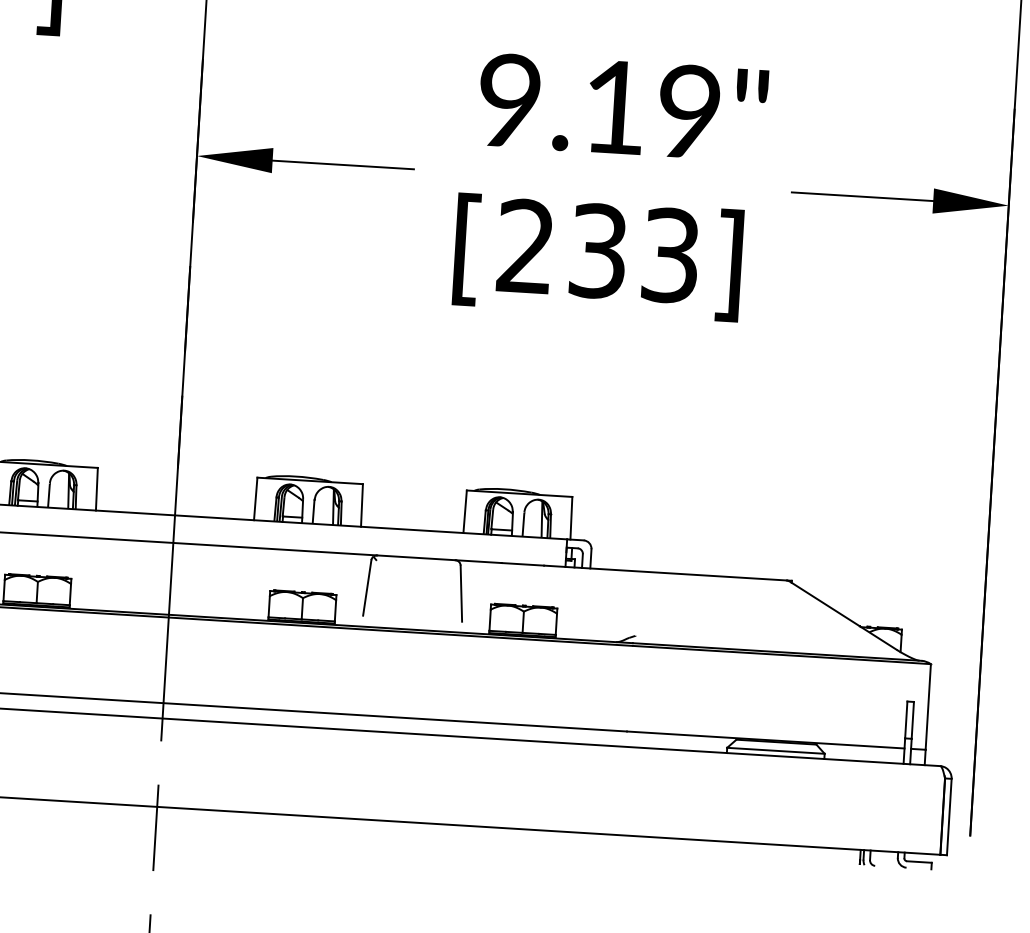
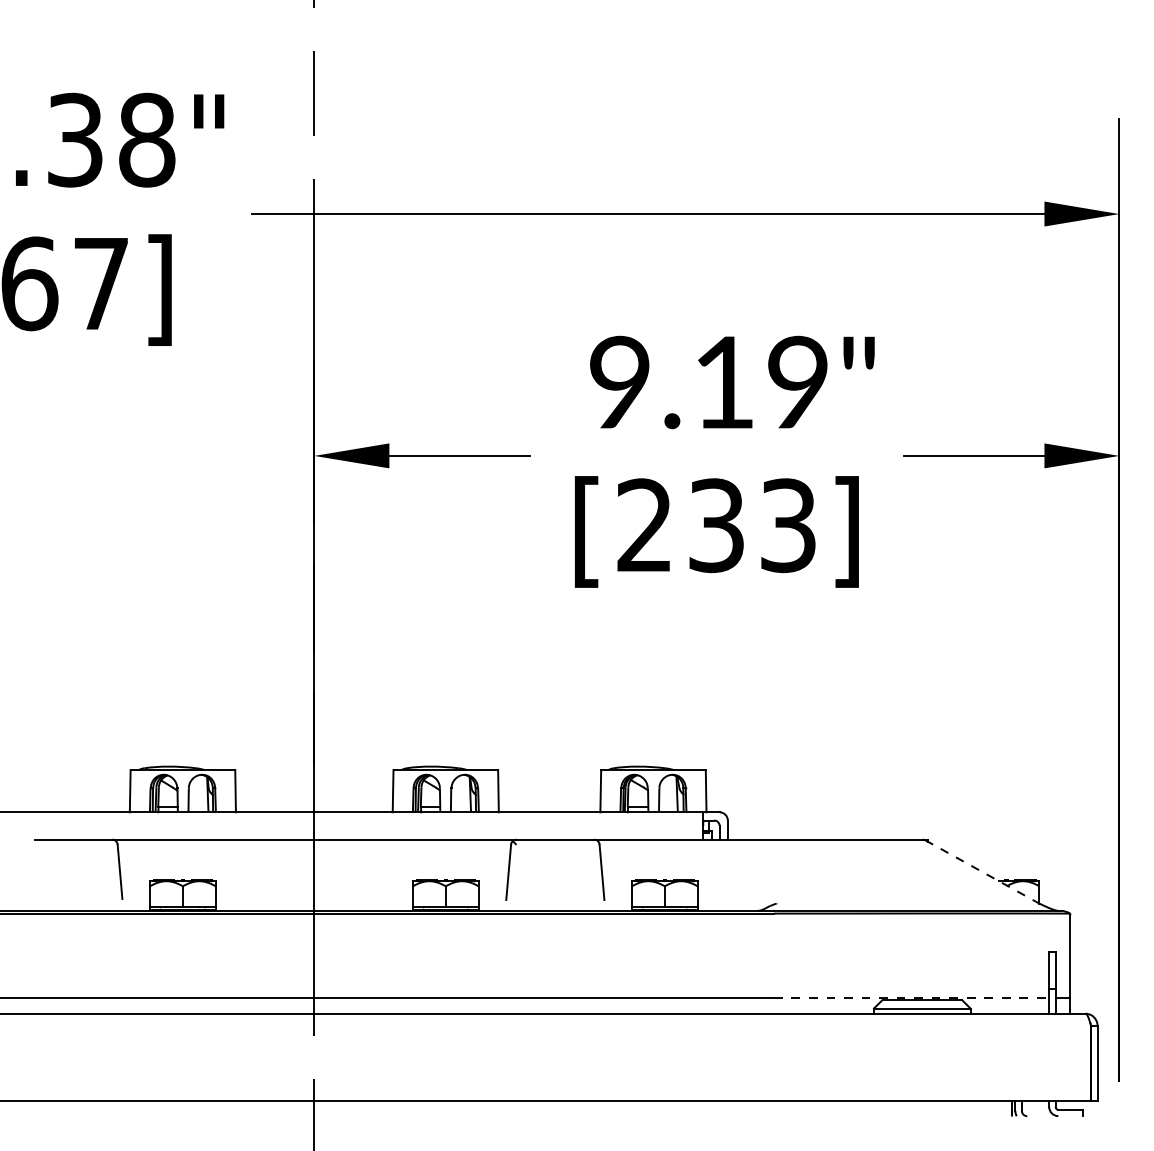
line: (843, 616) -> (980, 871), solid -> dashed
line: (765, 740) -> (911, 998), solid -> dashed

